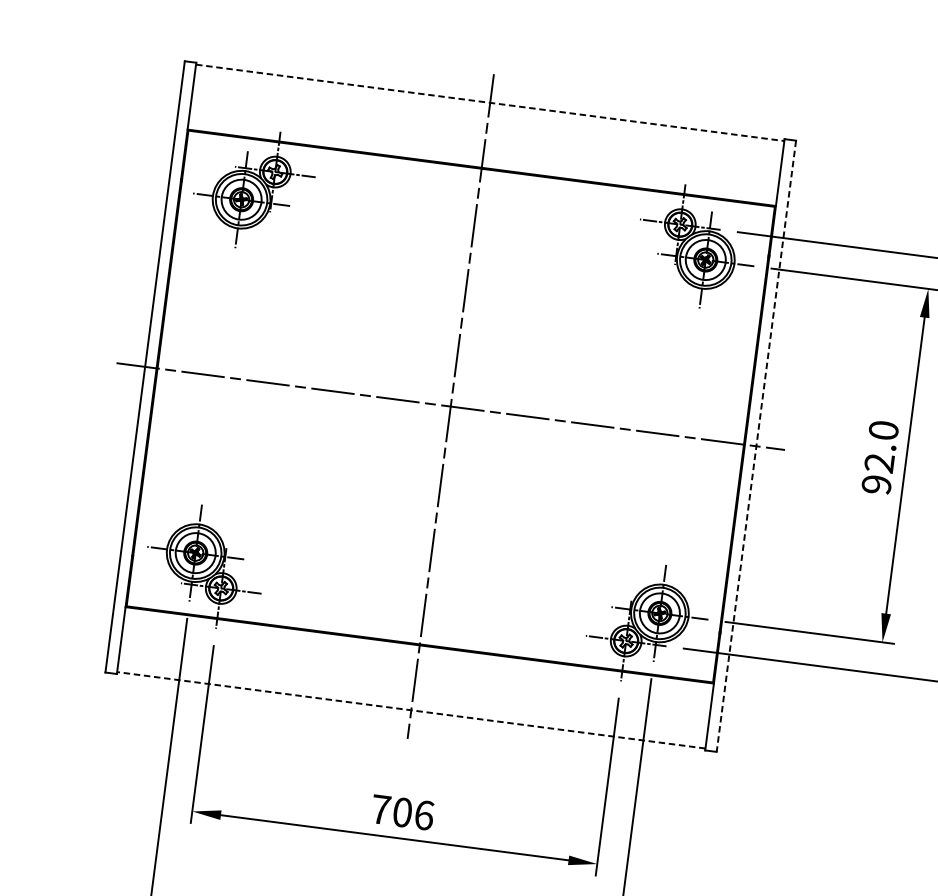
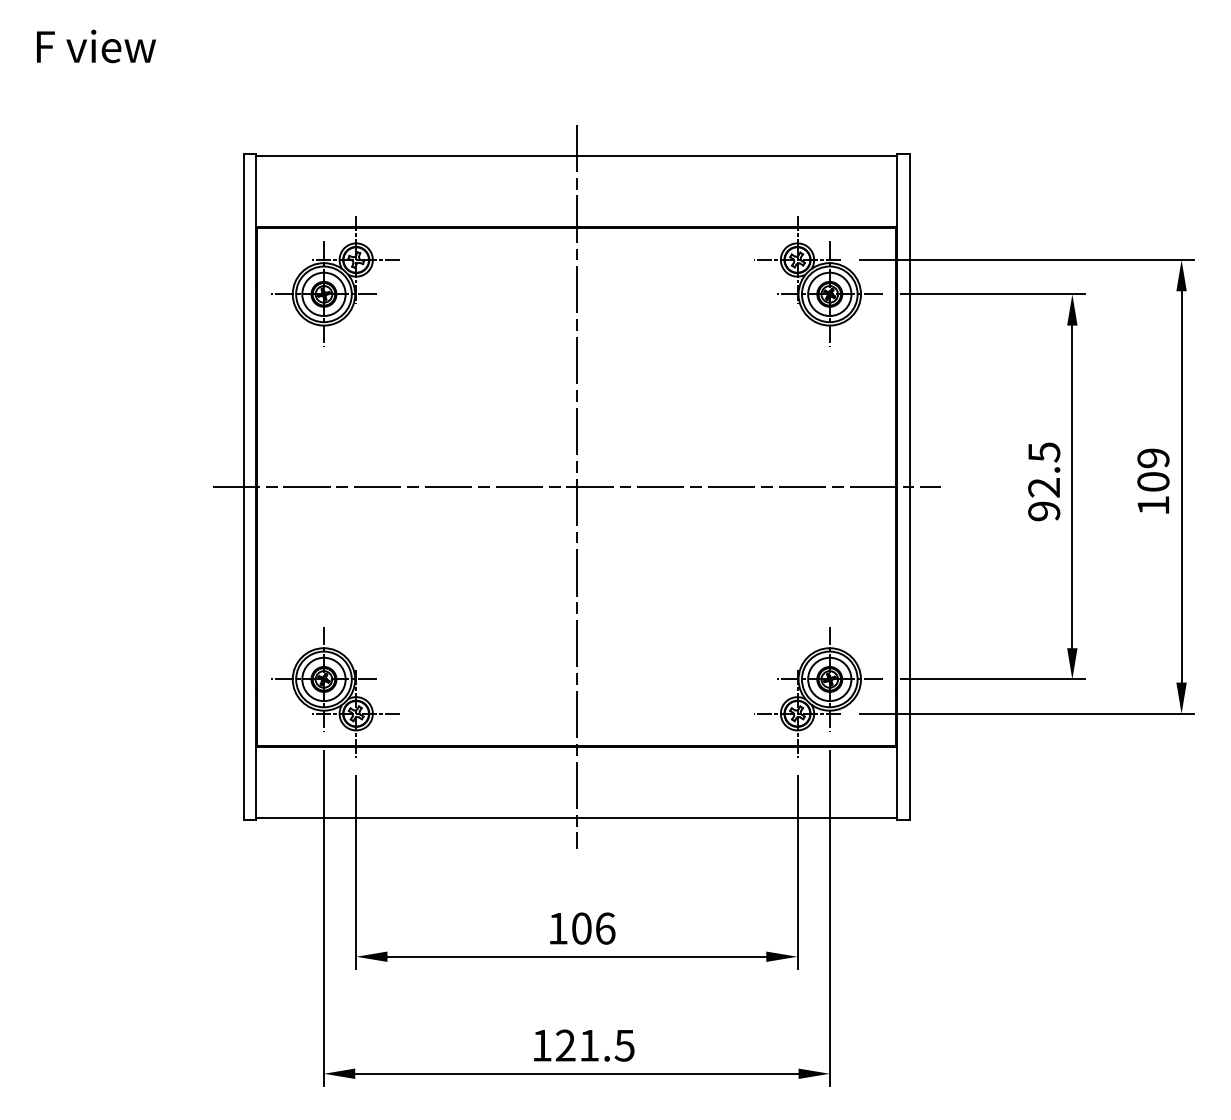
line: (489, 102) -> (576, 155), dashed -> solid
text: (883, 430) -> (1044, 452), 92.0 -> 92.5
line: (755, 446) -> (909, 487), dashed -> solid
line: (411, 709) -> (576, 817), dashed -> solid
text: (381, 809) -> (558, 928), 706 -> 106

